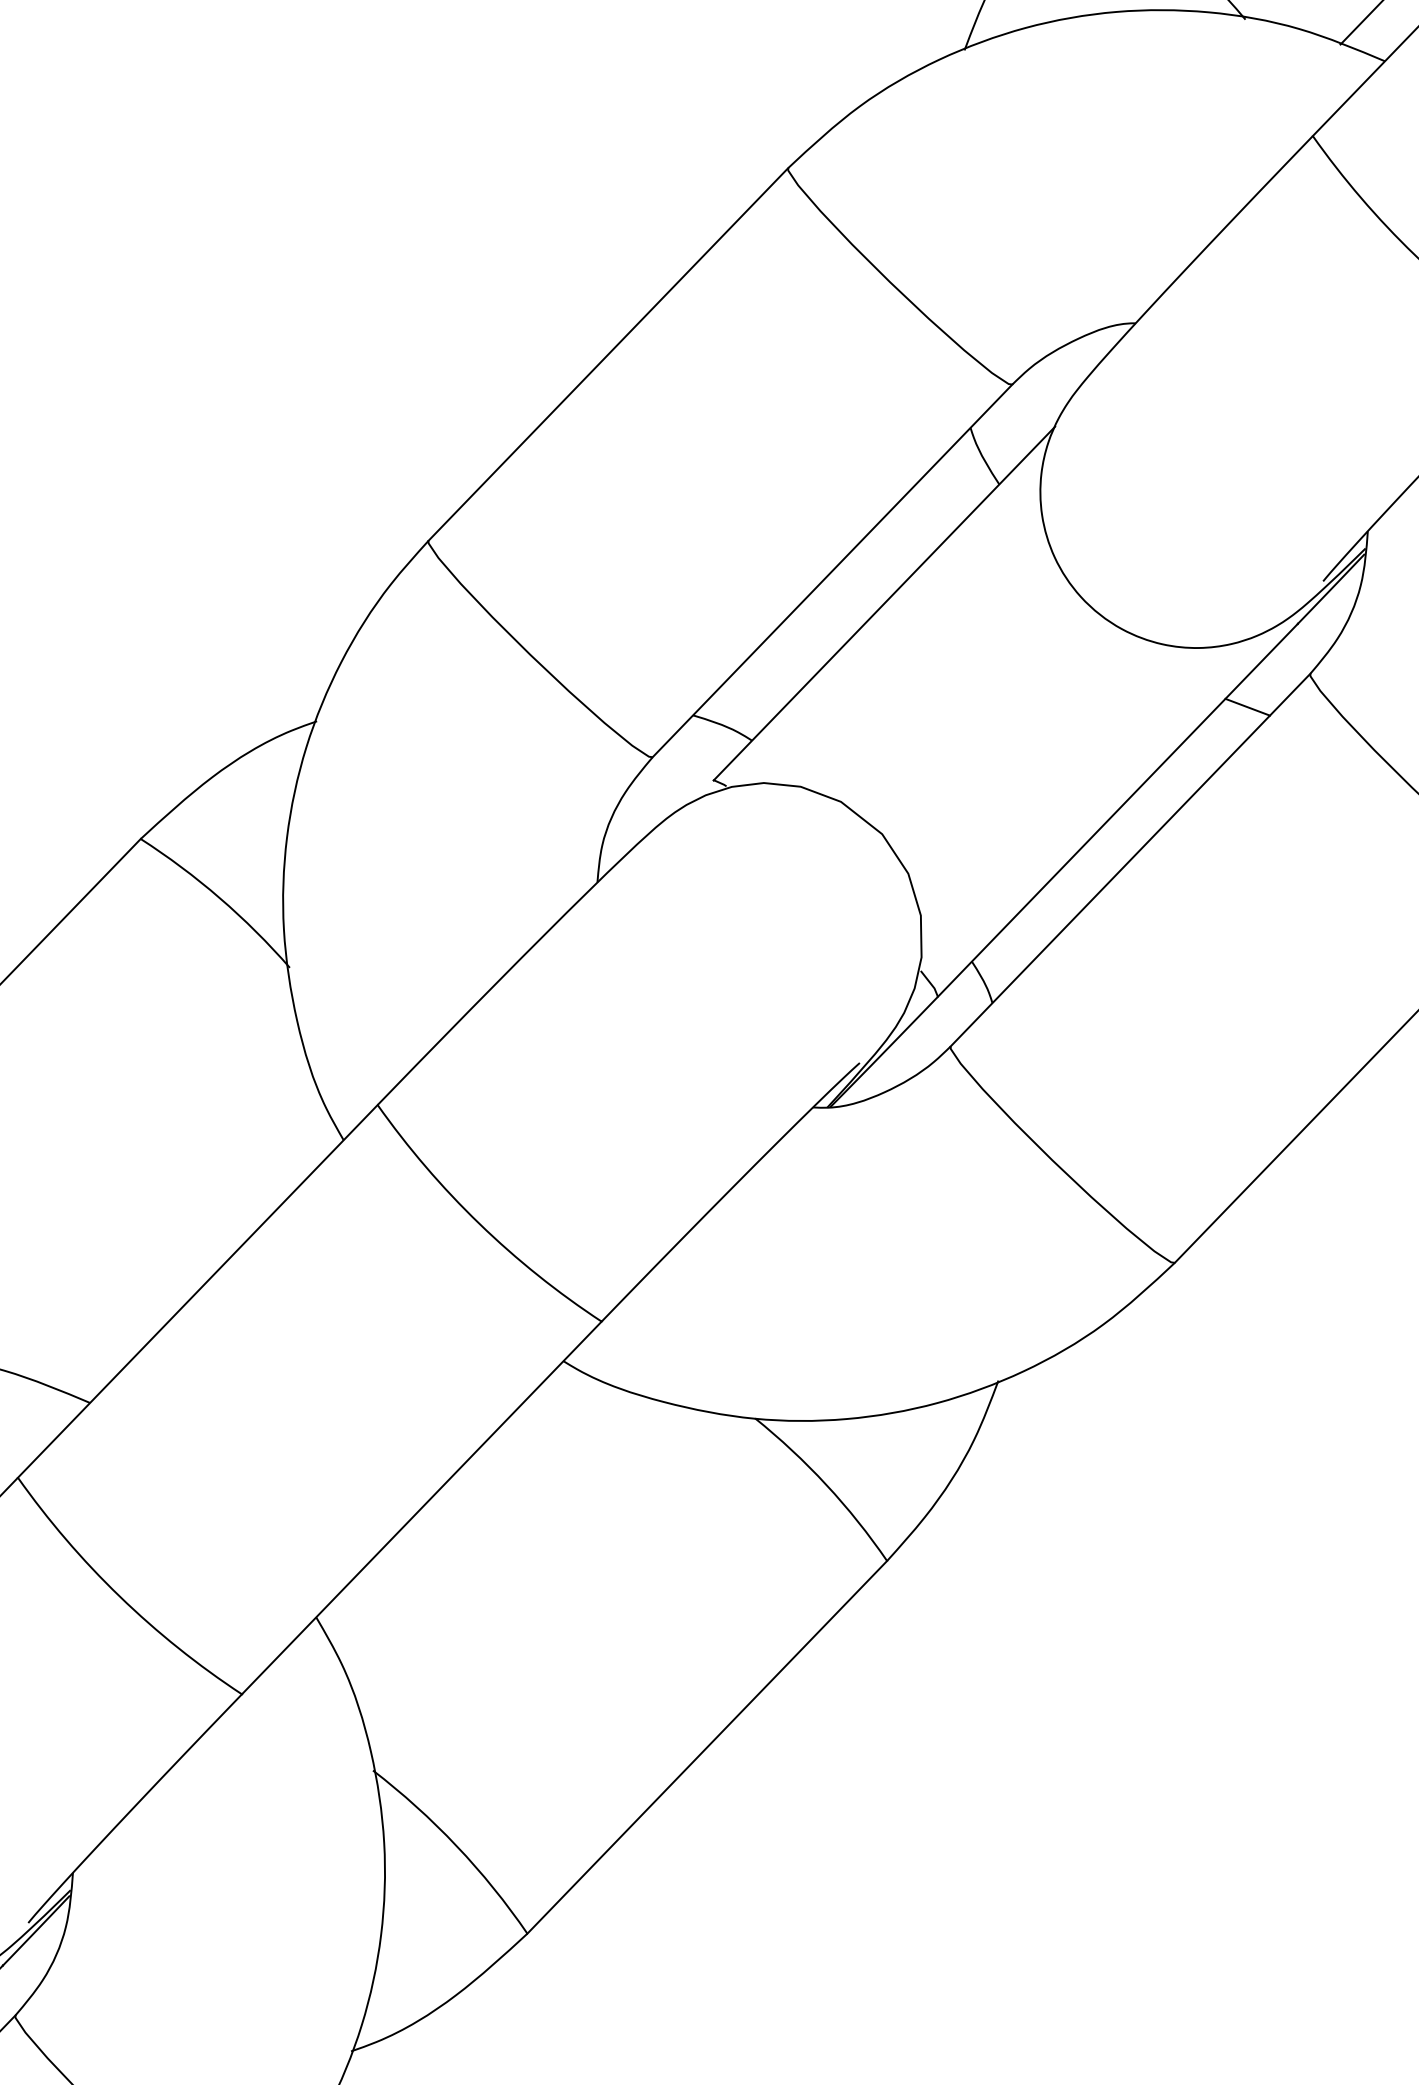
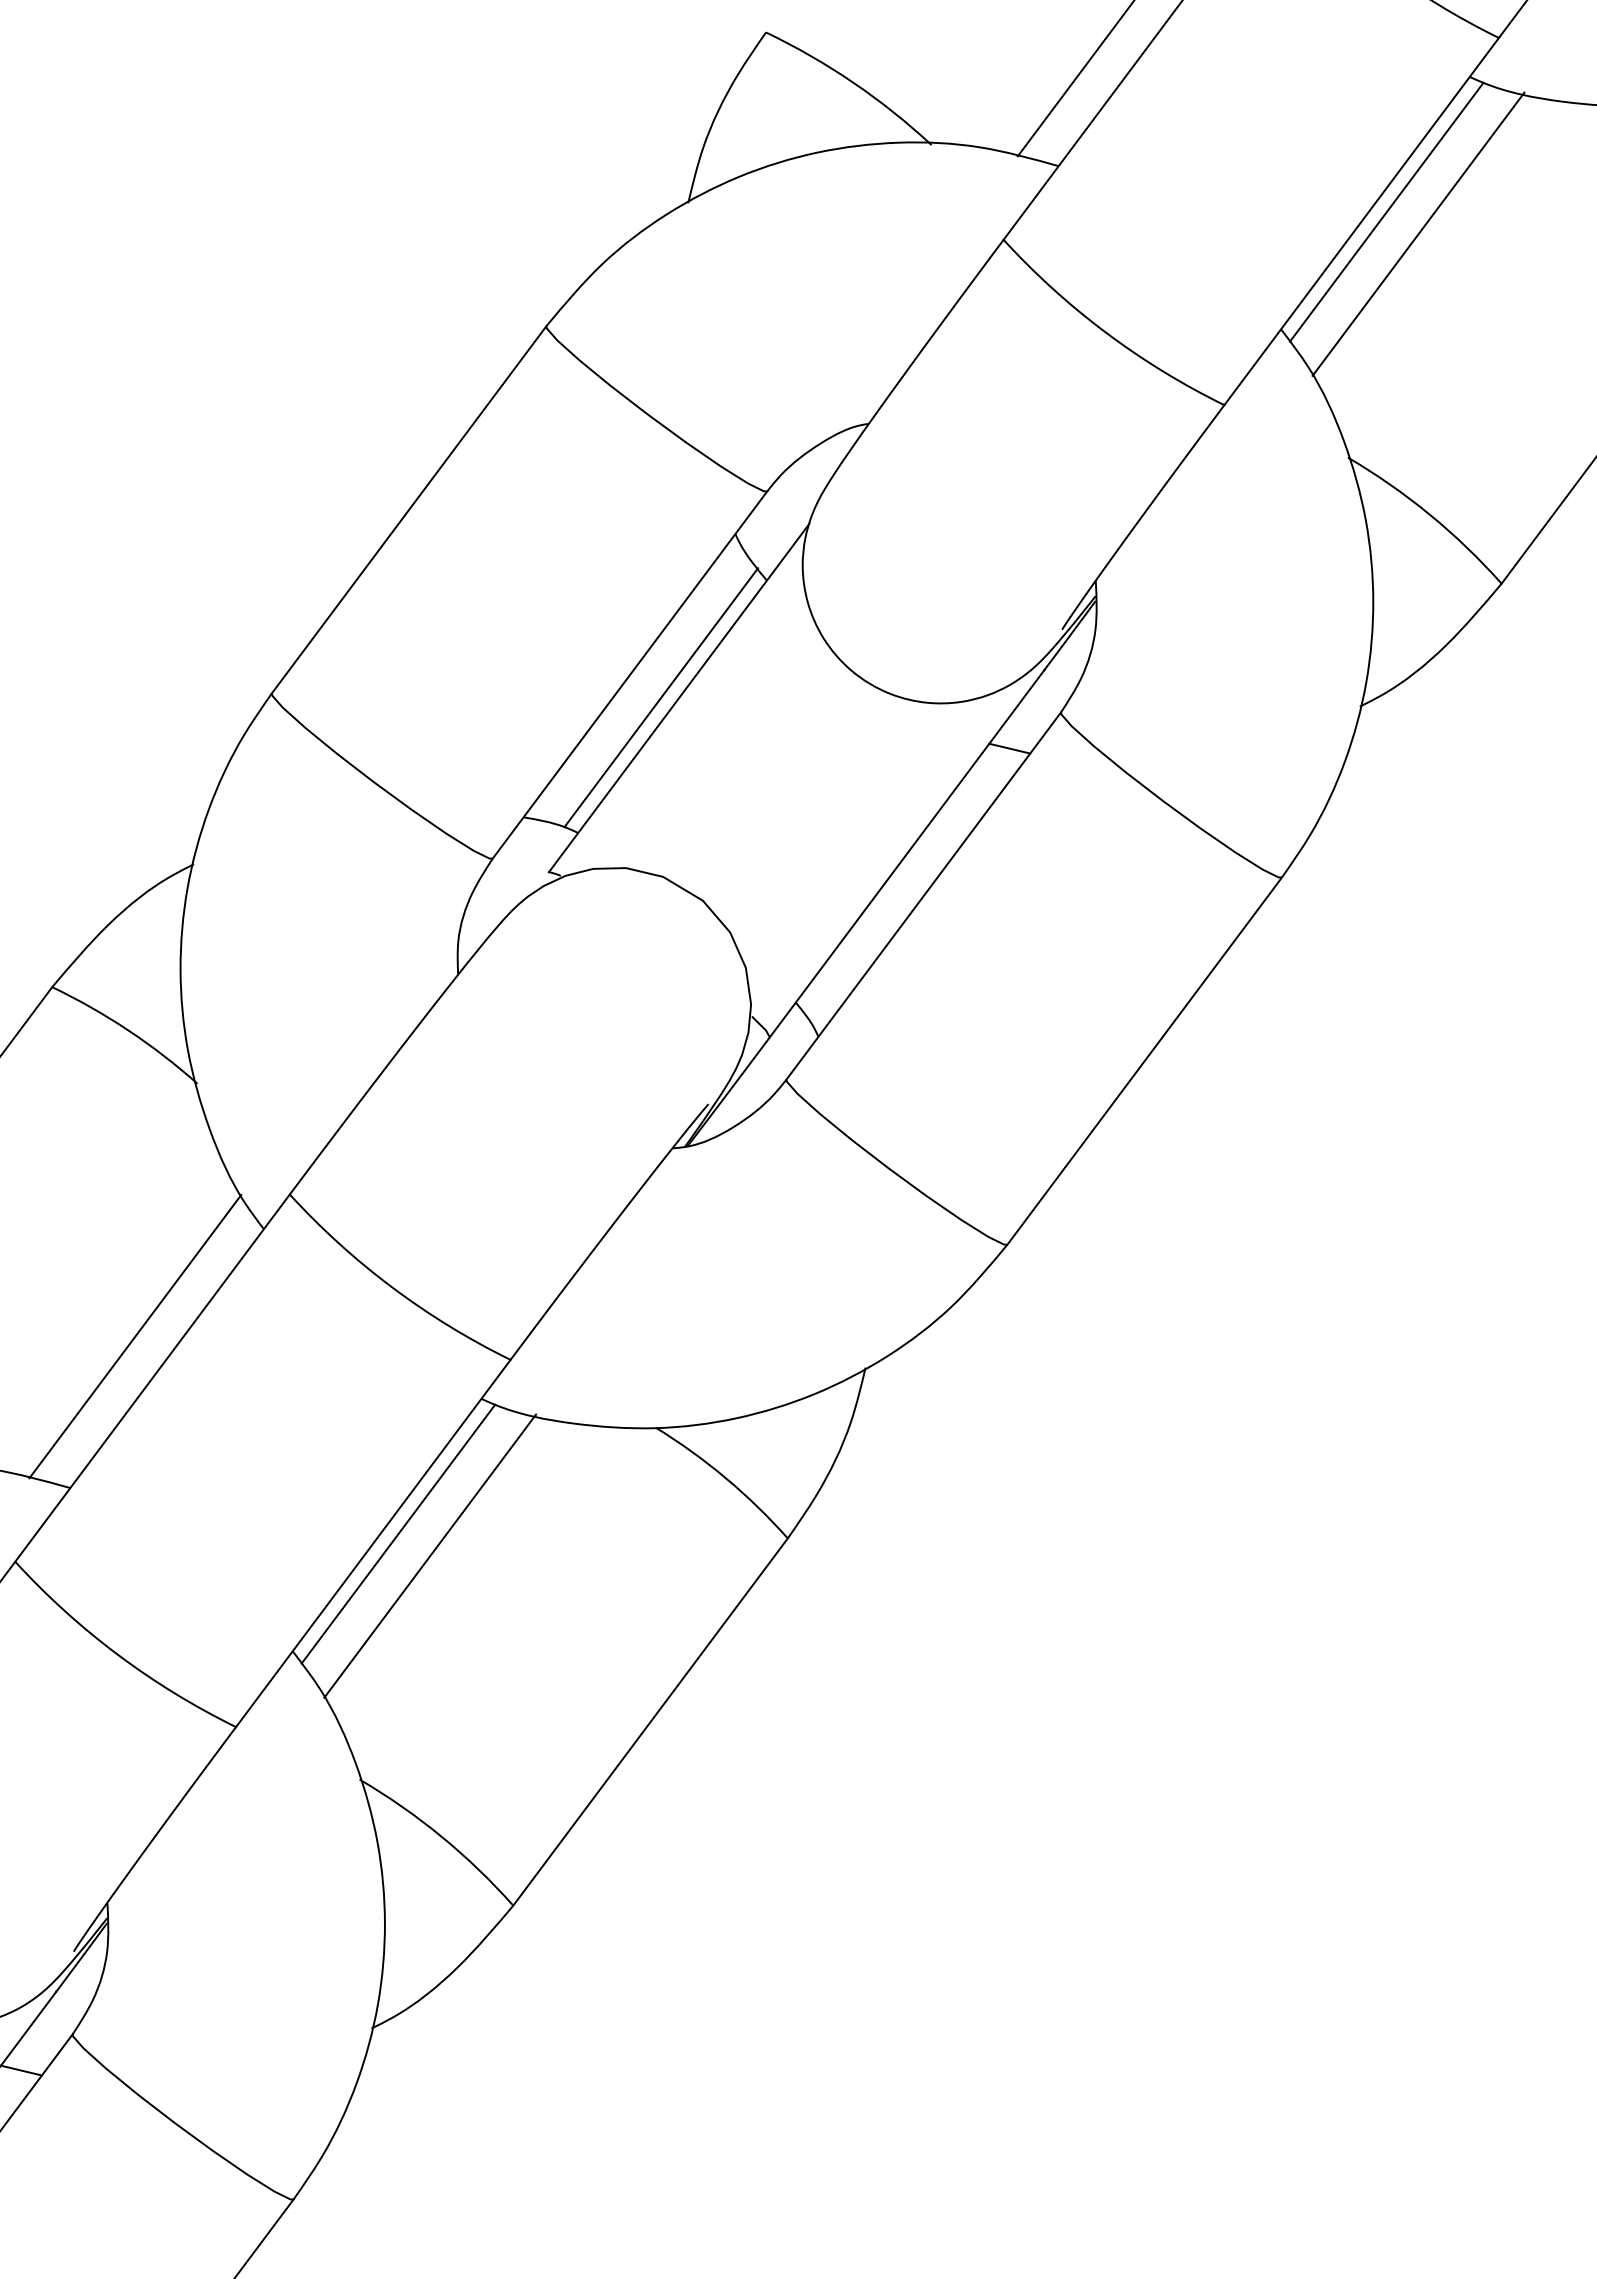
line: (864, 600) -> (661, 697), added
line: (184, 1242) -> (135, 1336), added
line: (451, 1500) -> (398, 1533), added
line: (484, 1529) -> (430, 1555), added

